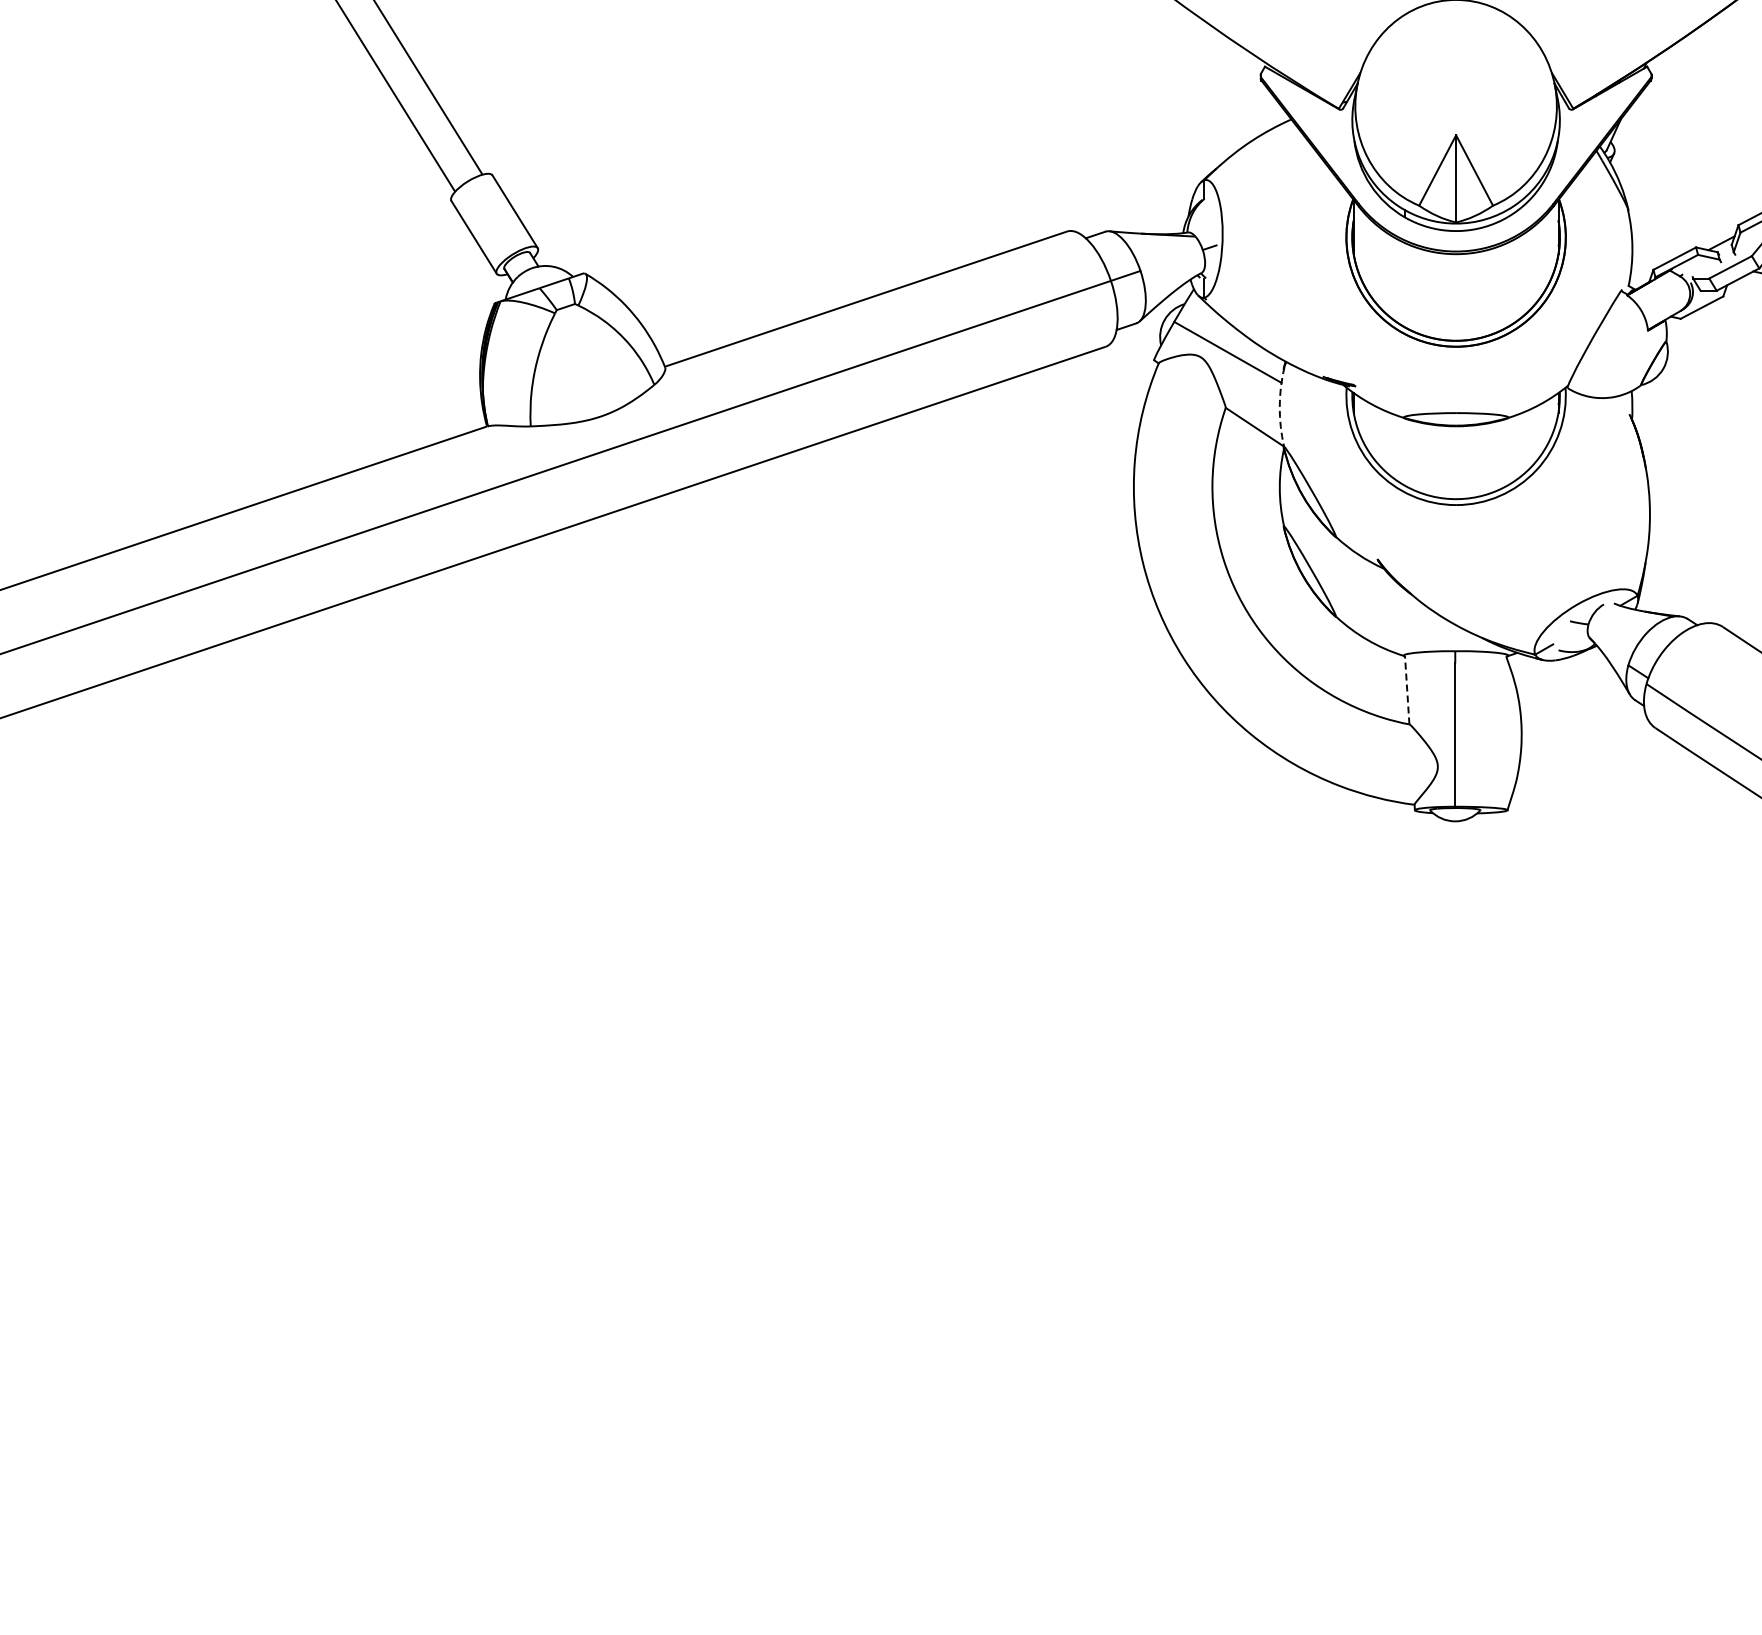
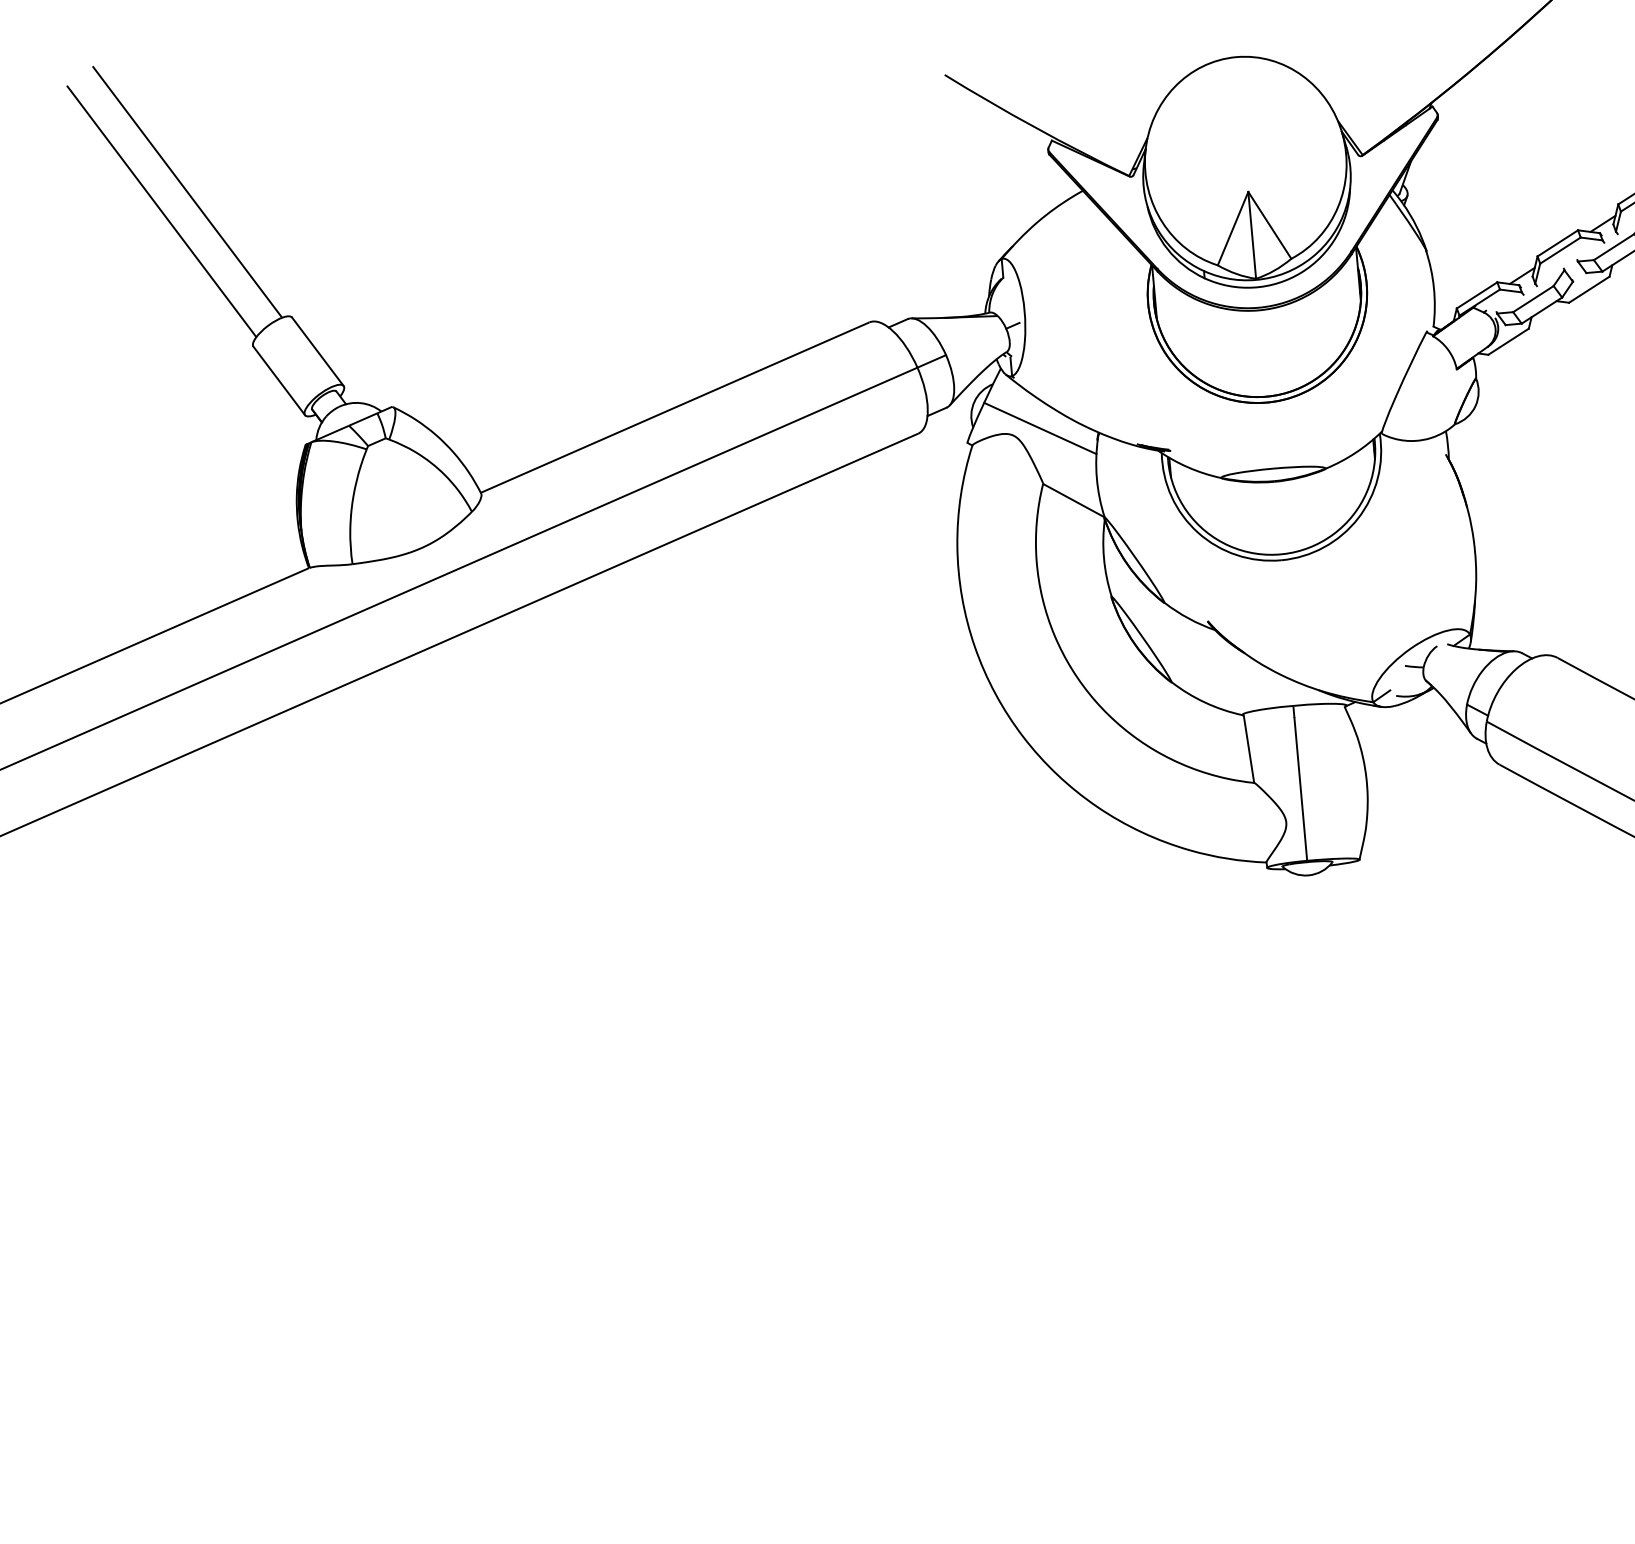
arc: (1279, 406) -> (1096, 477), dashed -> solid
line: (1407, 689) -> (1249, 748), dashed -> solid

